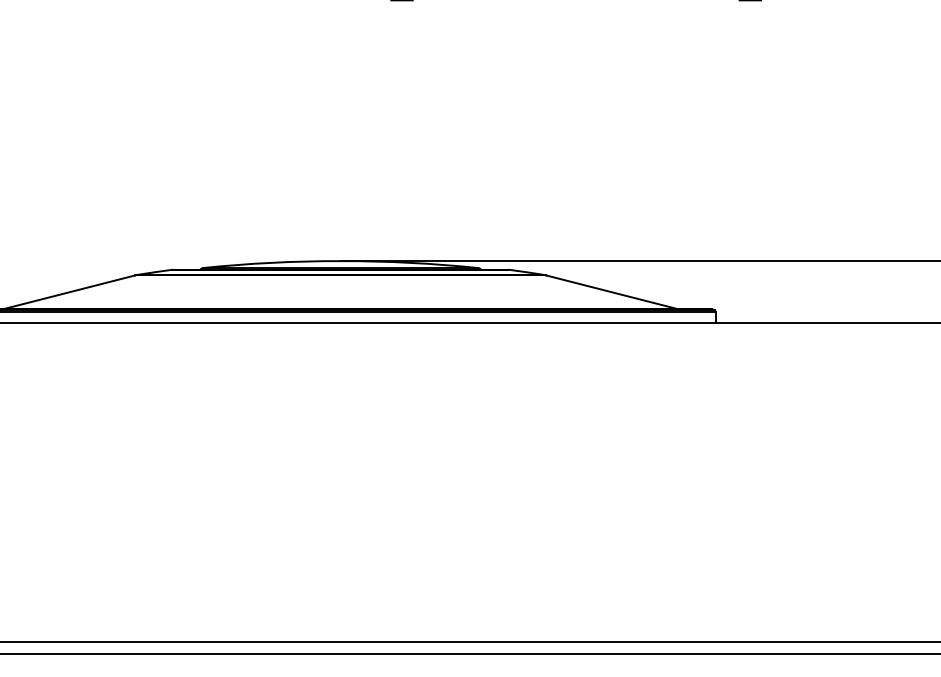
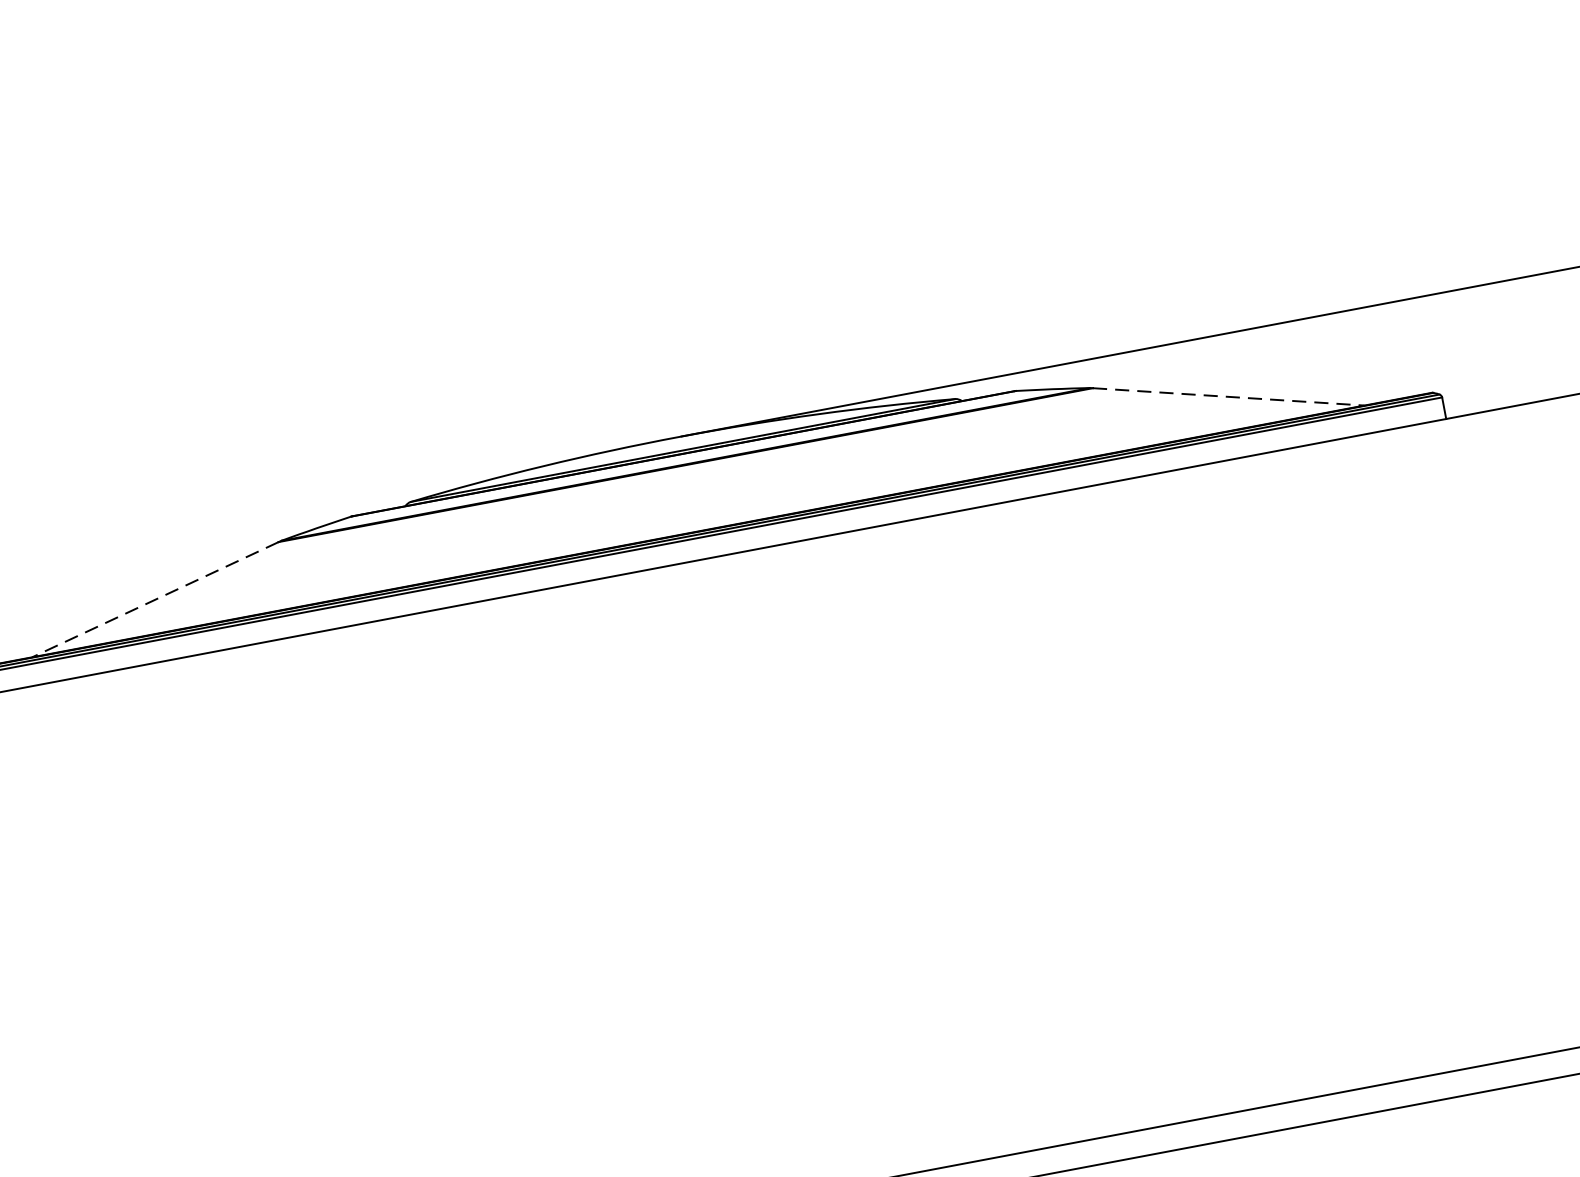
line: (69, 292) -> (154, 600), solid -> dashed
line: (612, 292) -> (1230, 397), solid -> dashed

